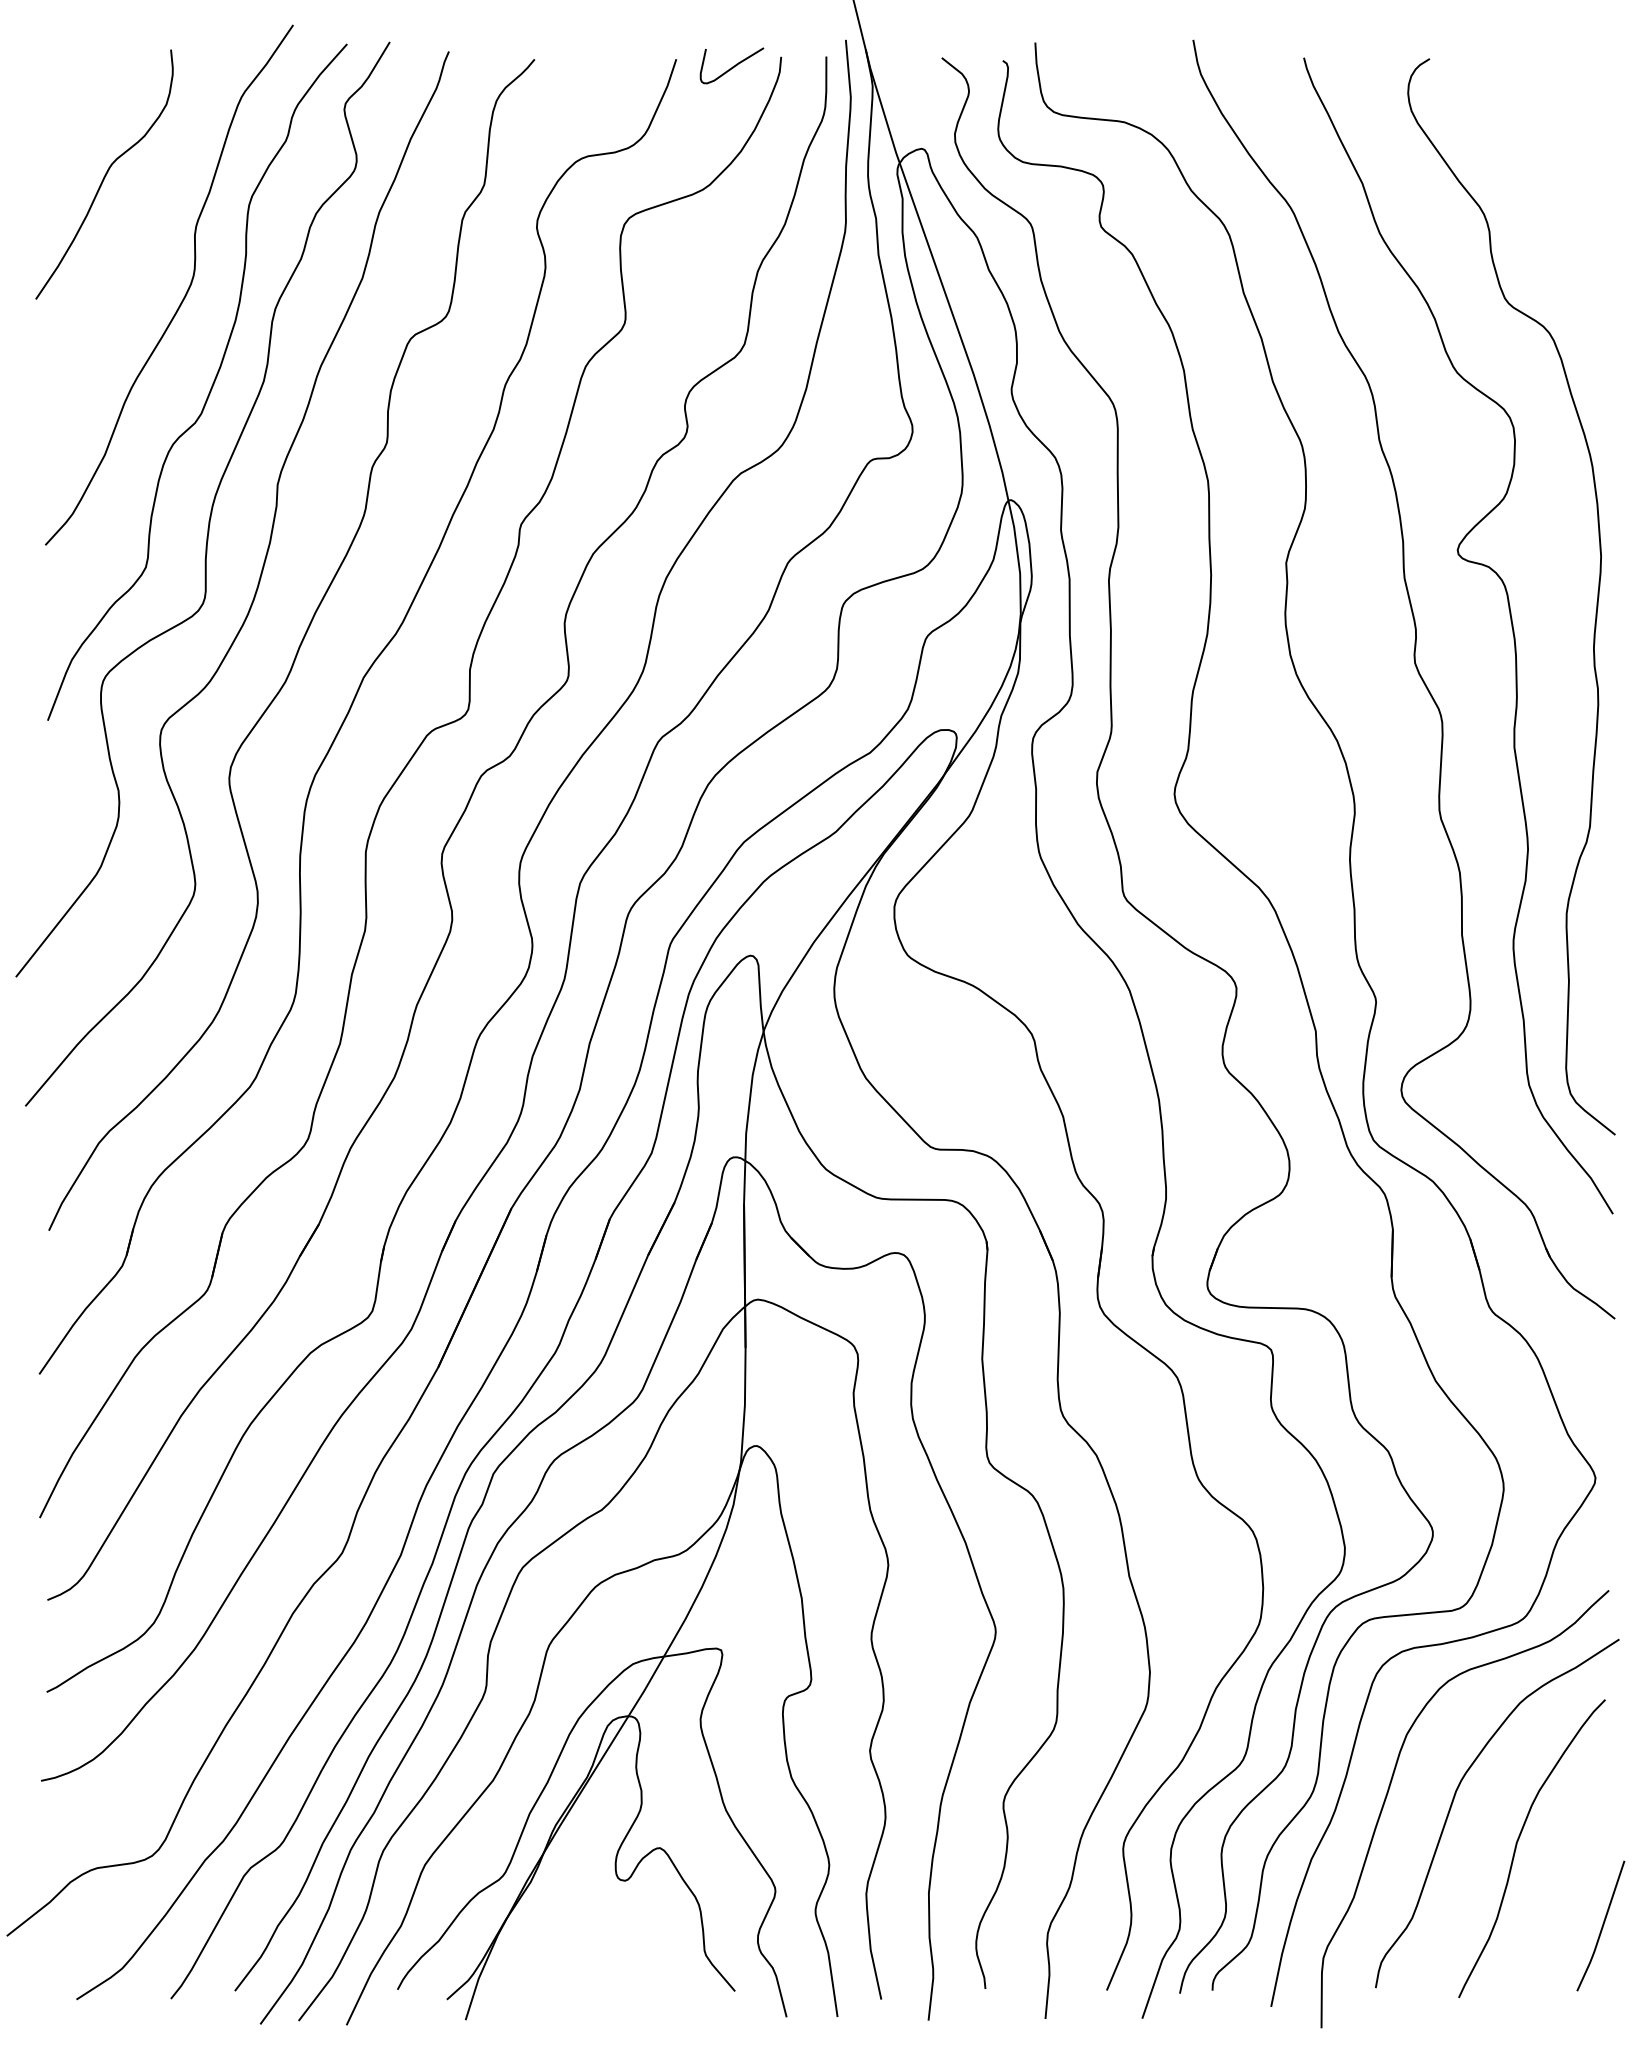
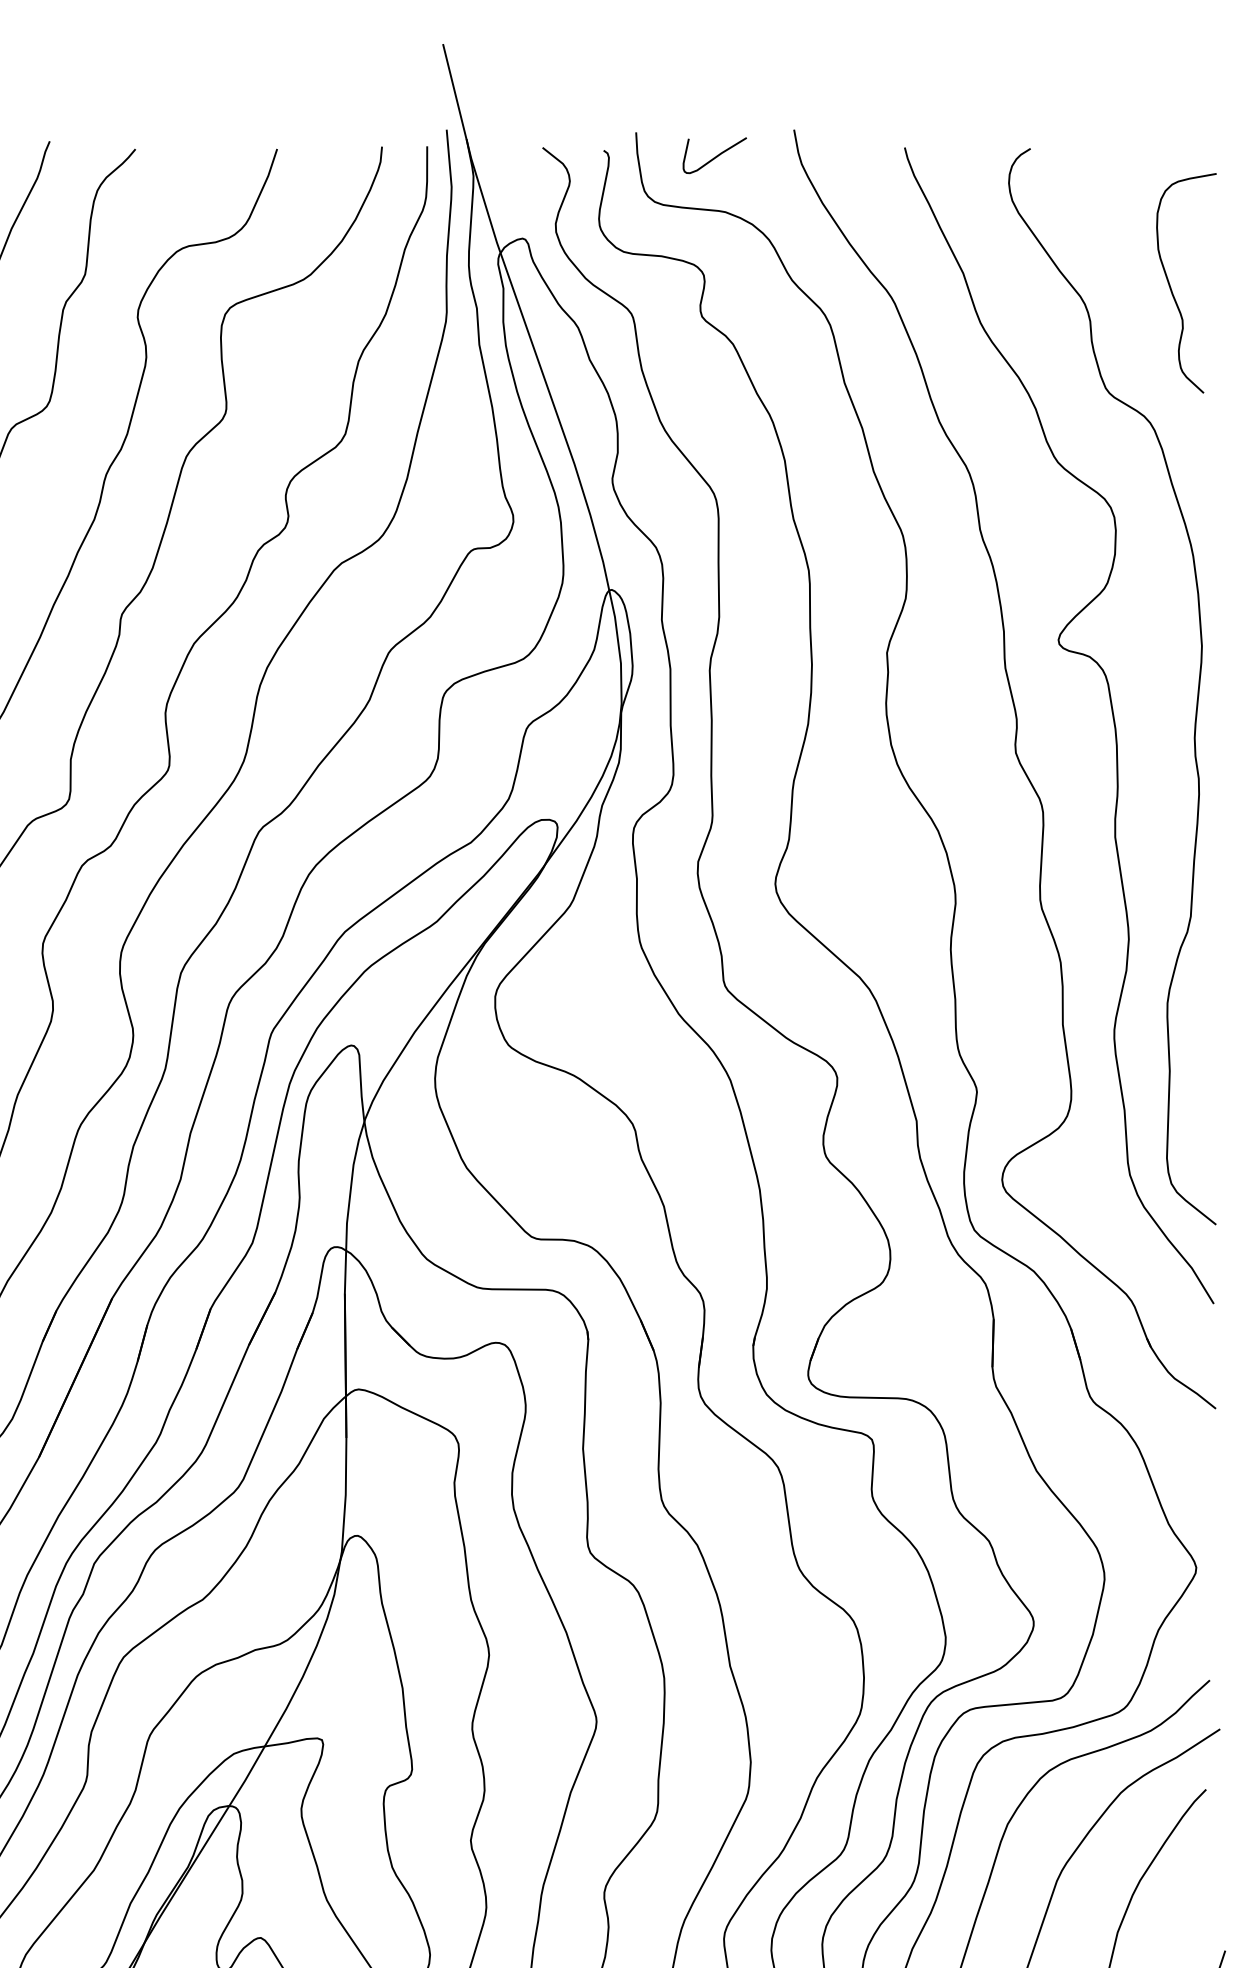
curve: (732, 66) -> (715, 156), moved
curve: (1570, 197) -> (1171, 287), added

